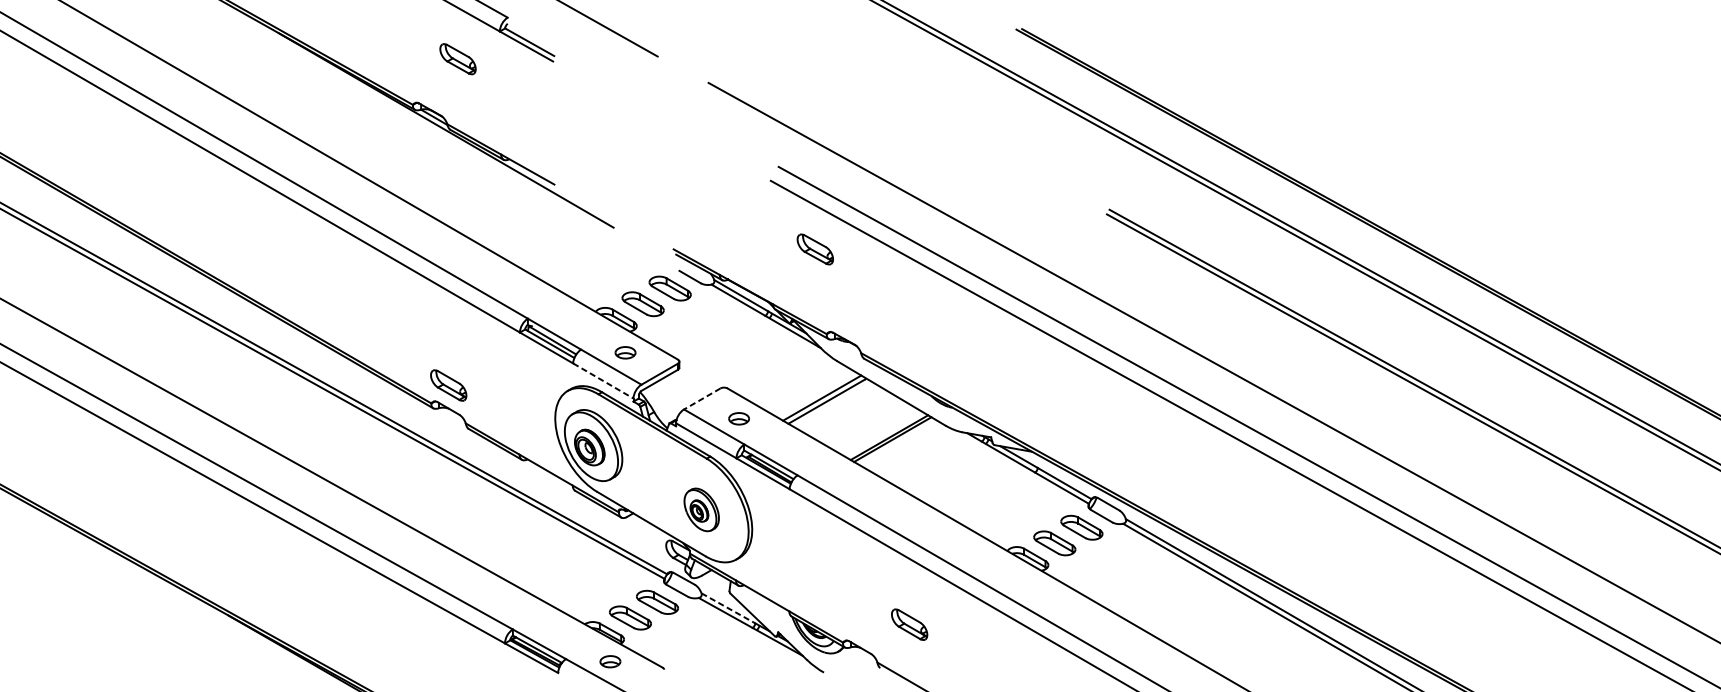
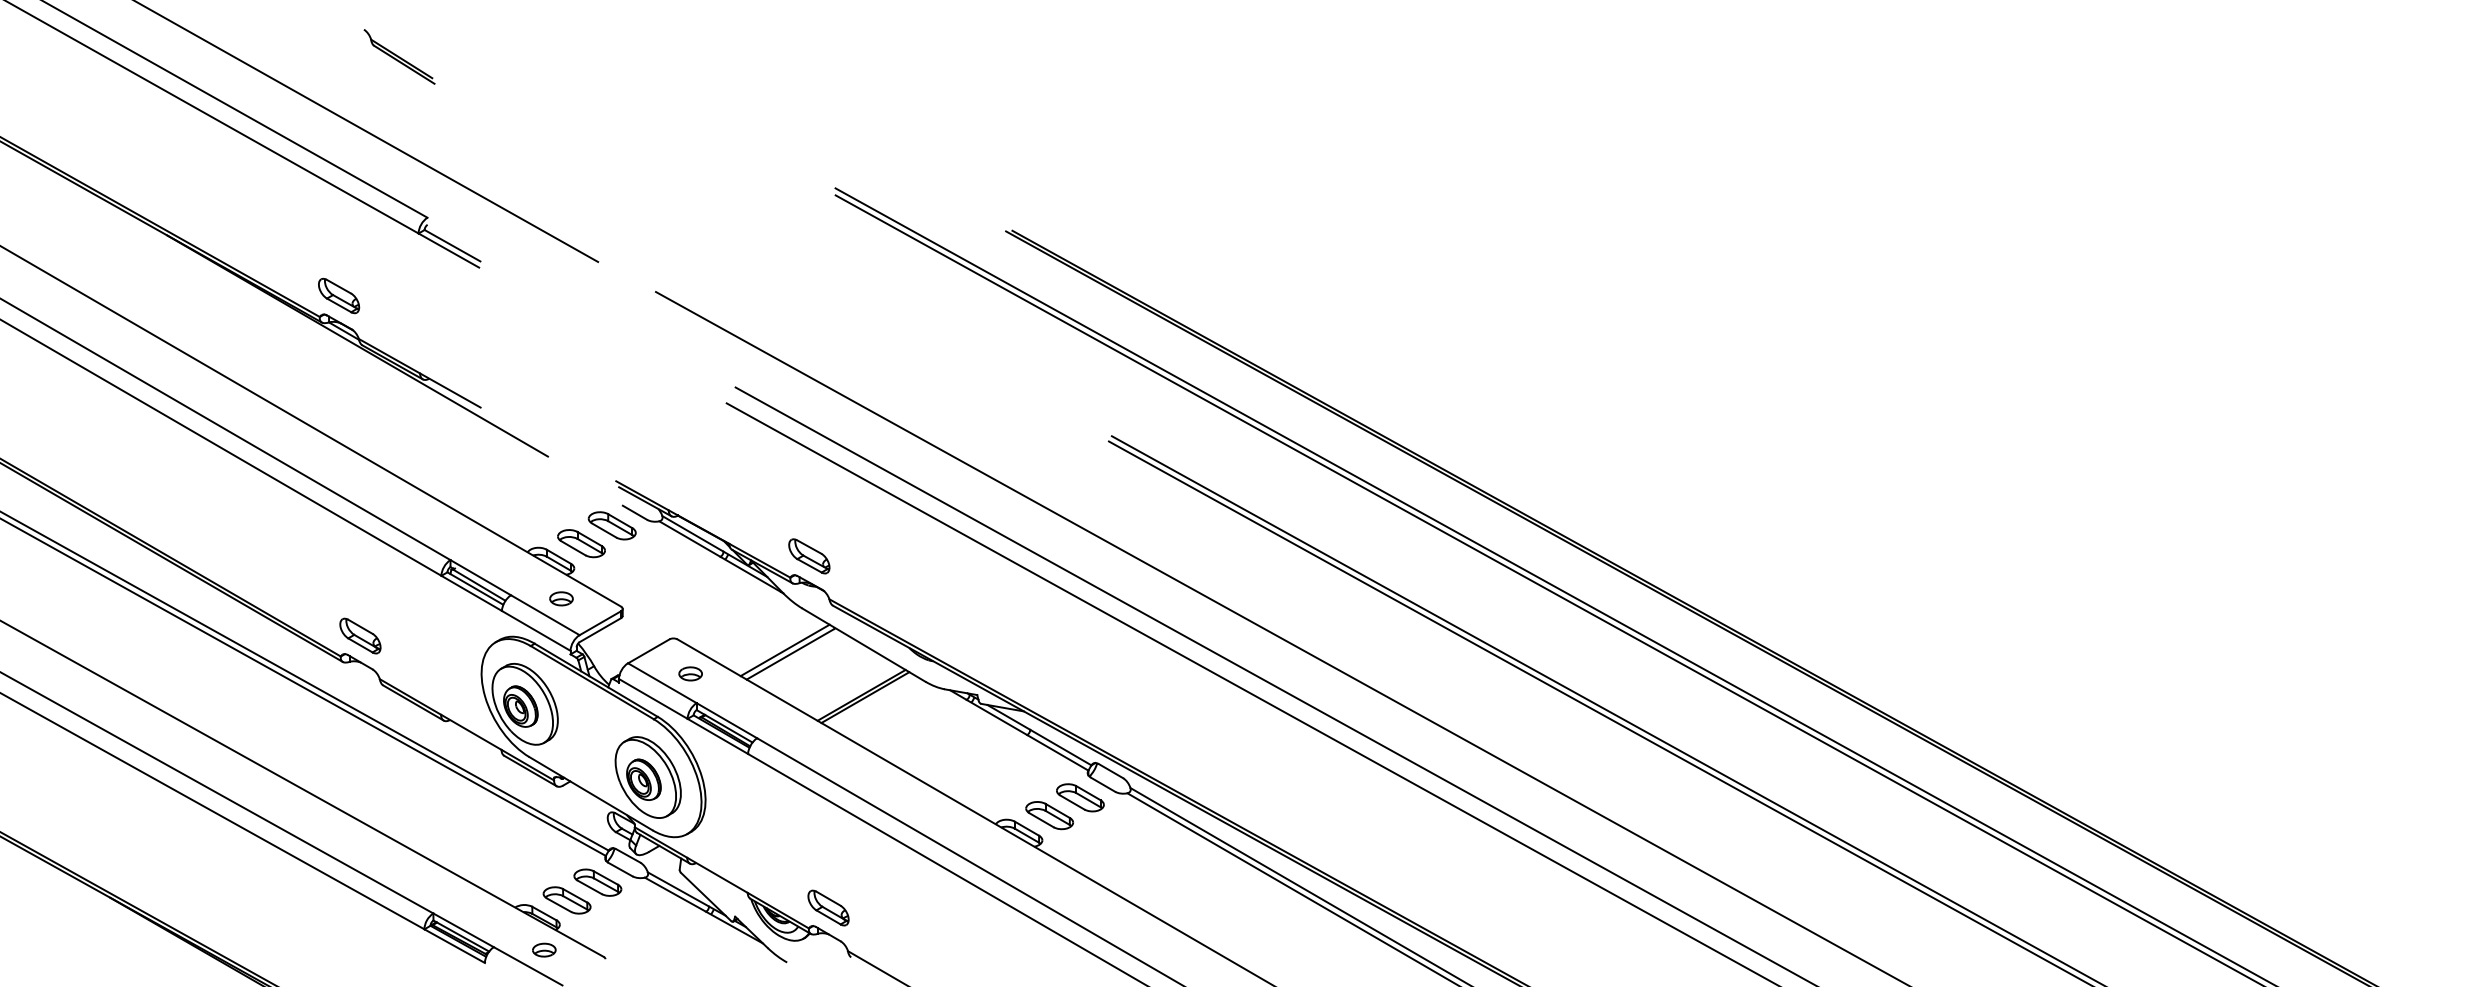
part: (458, 58) -> (339, 295), moved
part: (815, 249) -> (809, 556), moved
line: (603, 380) -> (536, 630), dashed -> solid
line: (702, 399) -> (648, 651), dashed -> solid
part: (701, 509) -> (647, 777), size x1.67
line: (728, 608) -> (678, 889), dashed -> solid
part: (909, 624) -> (828, 907), moved

